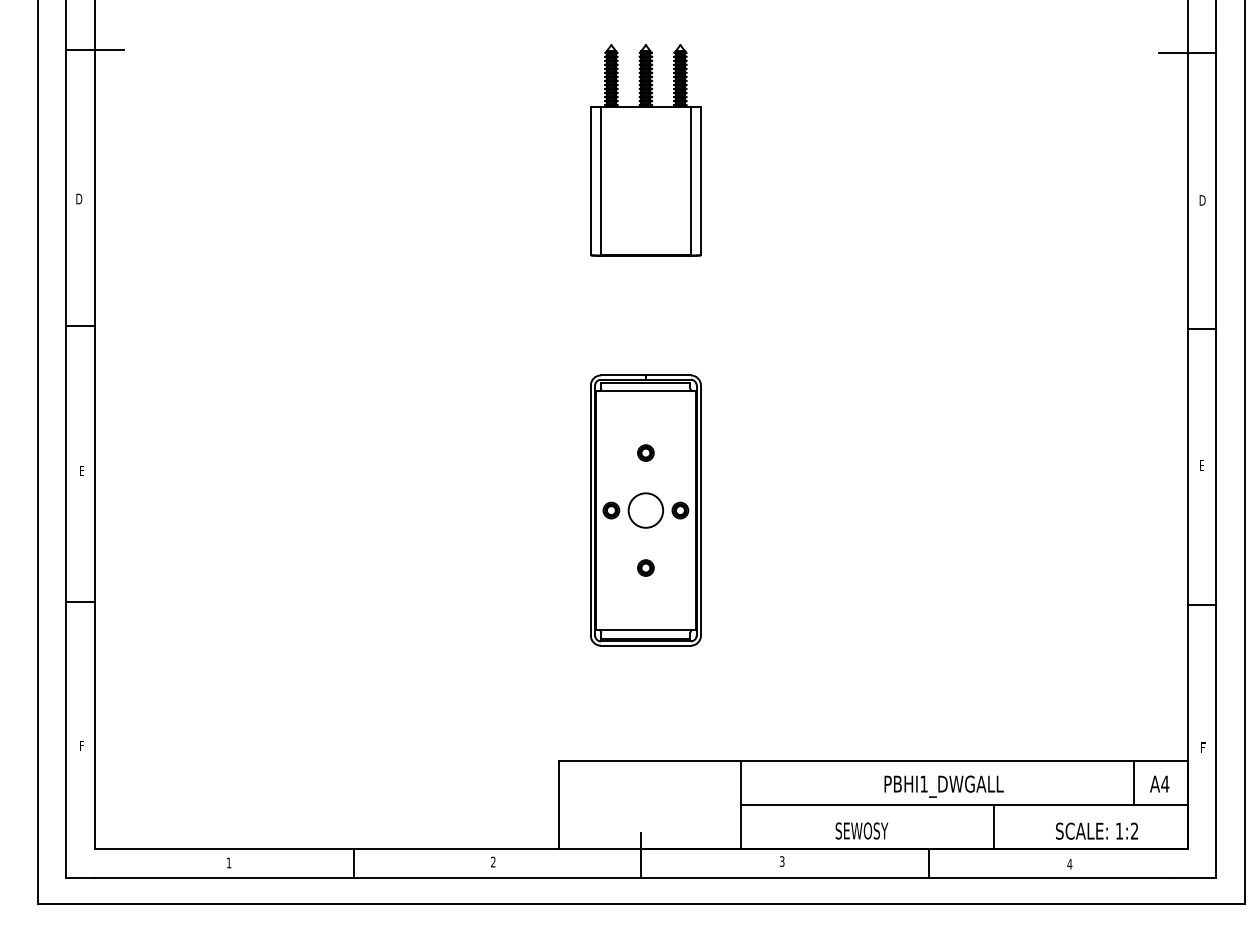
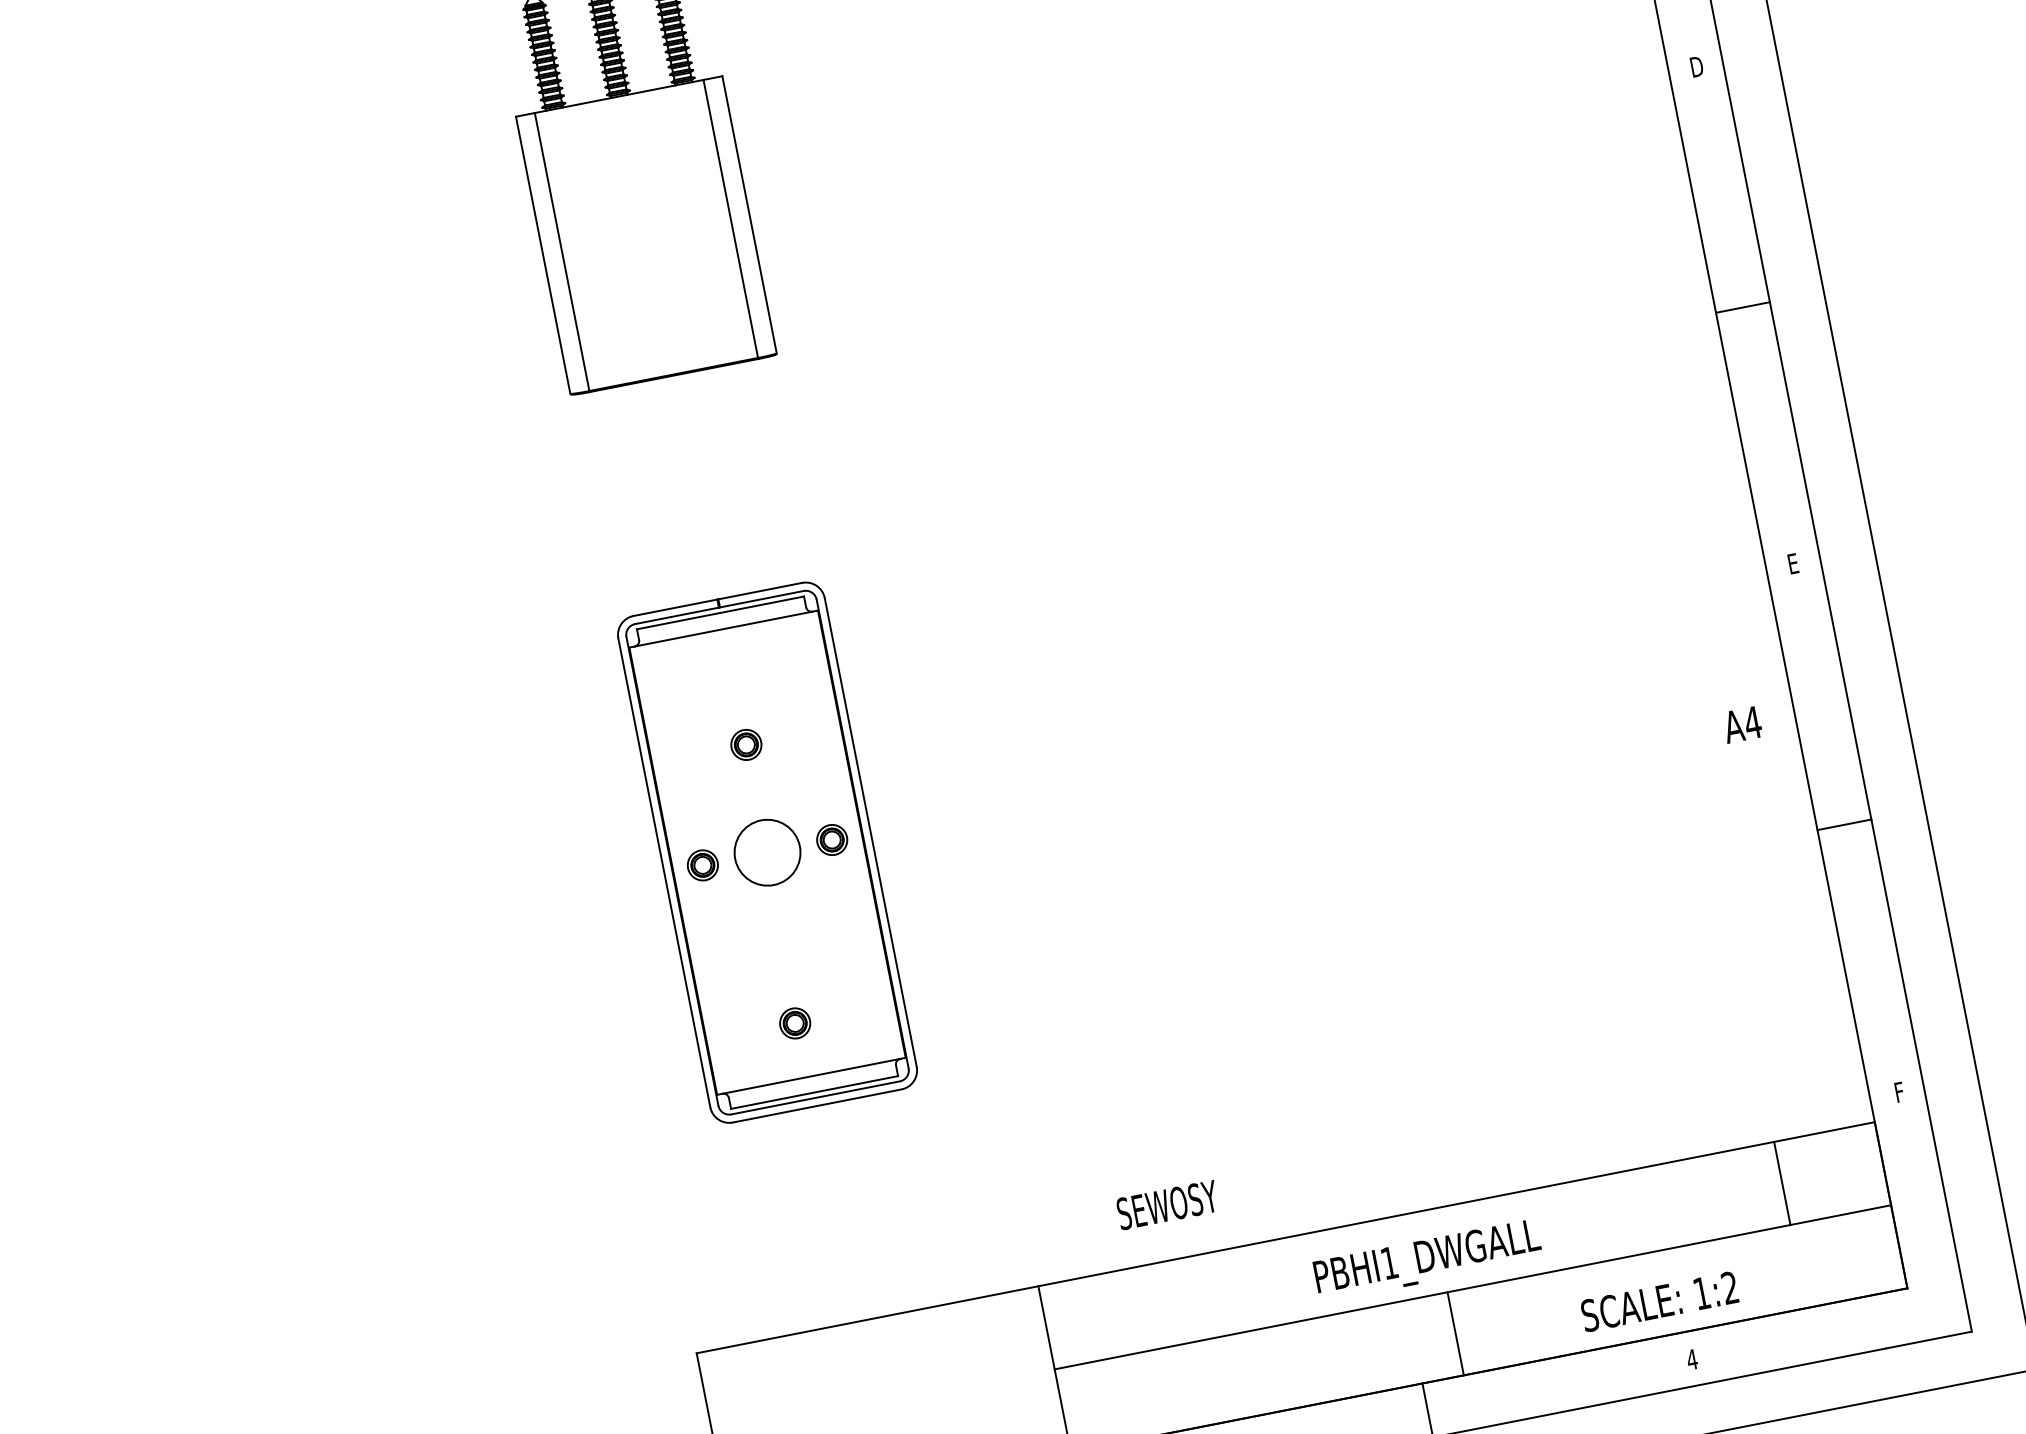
part: (645, 567) -> (794, 1022), moved
text: (1159, 783) -> (1741, 723), moved
line: (993, 826) -> (1454, 1332), moved
text: (861, 830) -> (1166, 1204), moved
text: (1096, 830) -> (1658, 1300), moved

